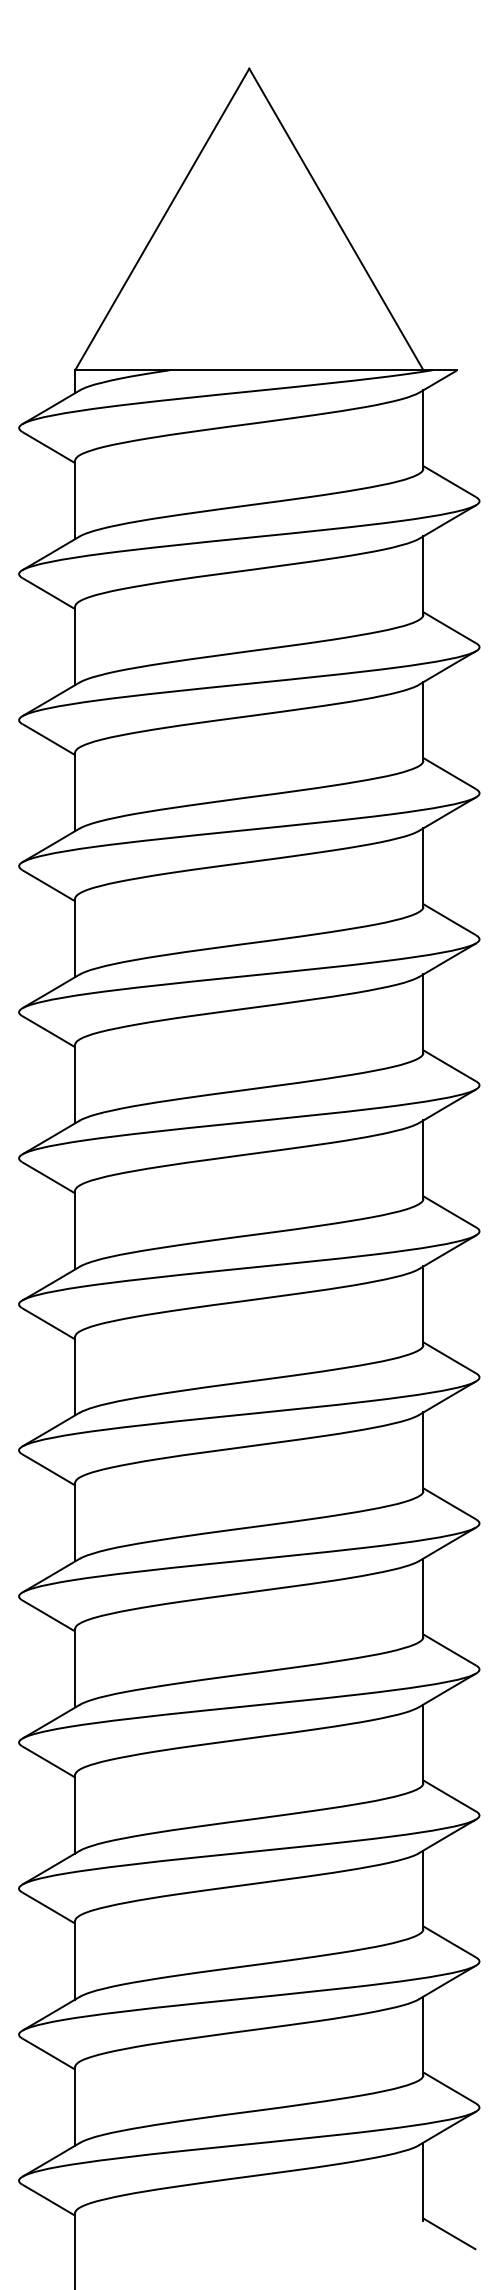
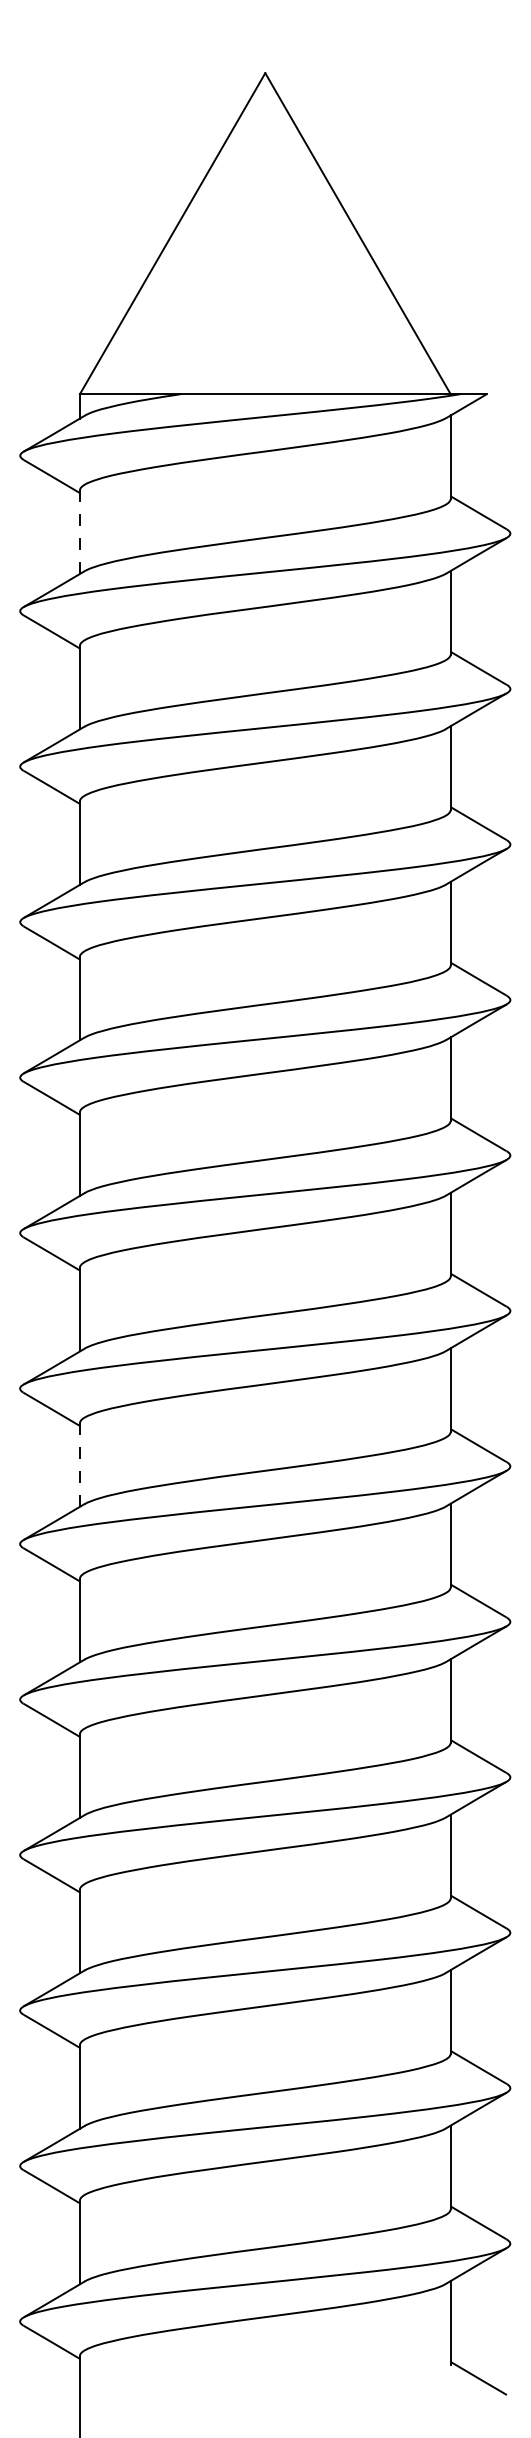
line: (75, 500) -> (80, 532), solid -> dashed
line: (75, 1376) -> (80, 1465), solid -> dashed

